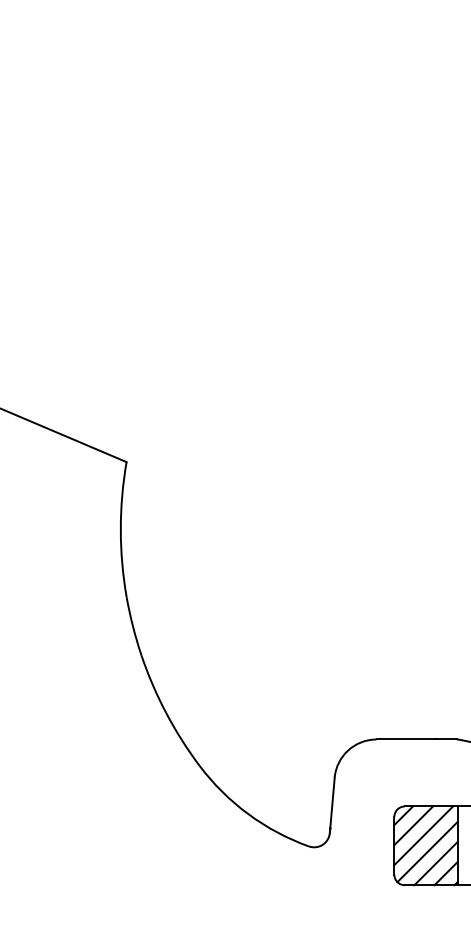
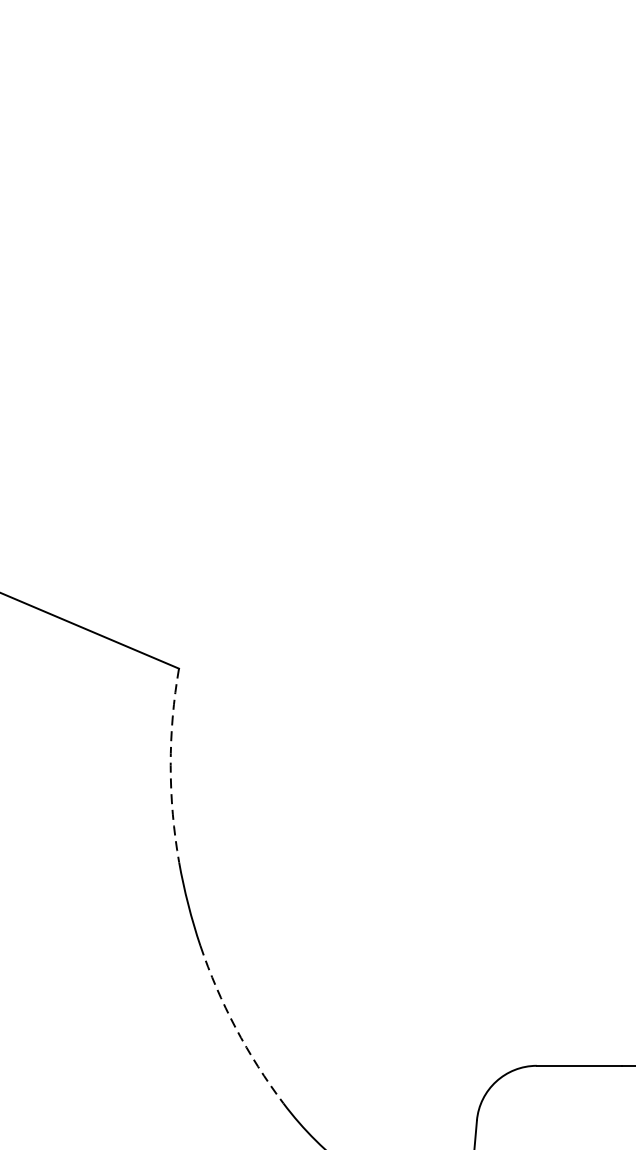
arc: (120, 529) -> (170, 765), solid -> dashed
arc: (166, 713) -> (236, 1028), solid -> dashed

